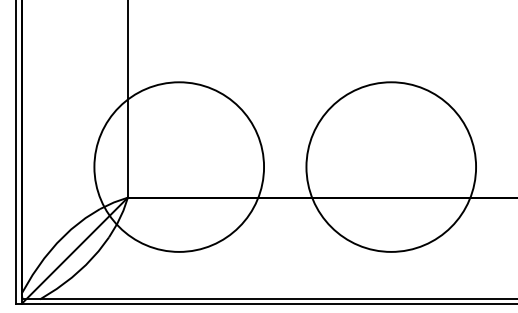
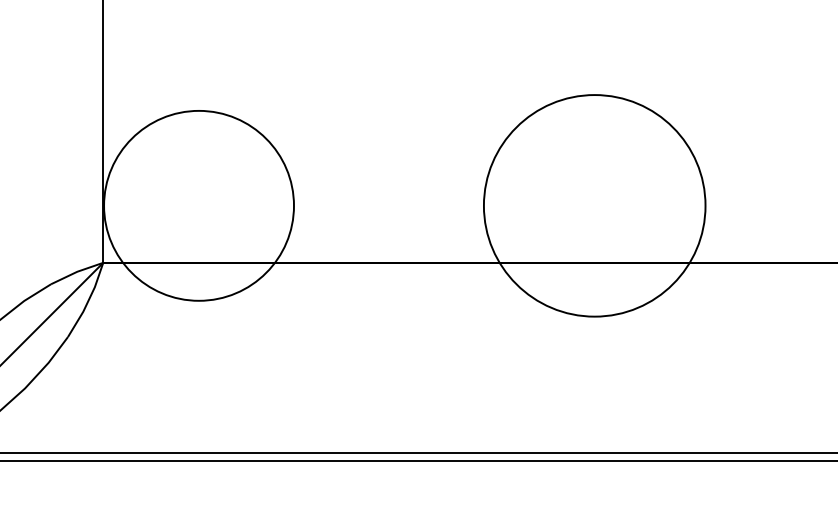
circle: (179, 166) -> (199, 204), size x0.6
circle: (391, 166) -> (595, 204), size x0.7

